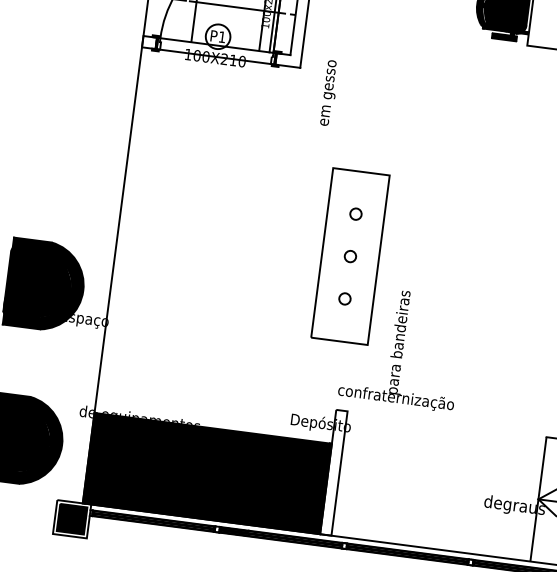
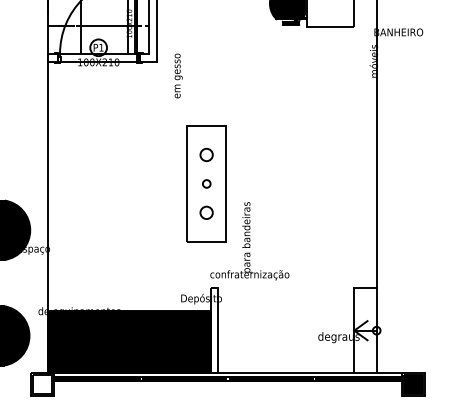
circle: (355, 213) -> (206, 154), size x1.6
circle: (344, 298) -> (206, 212), size x1.6
fill: (71, 518) -> (42, 384), removed

